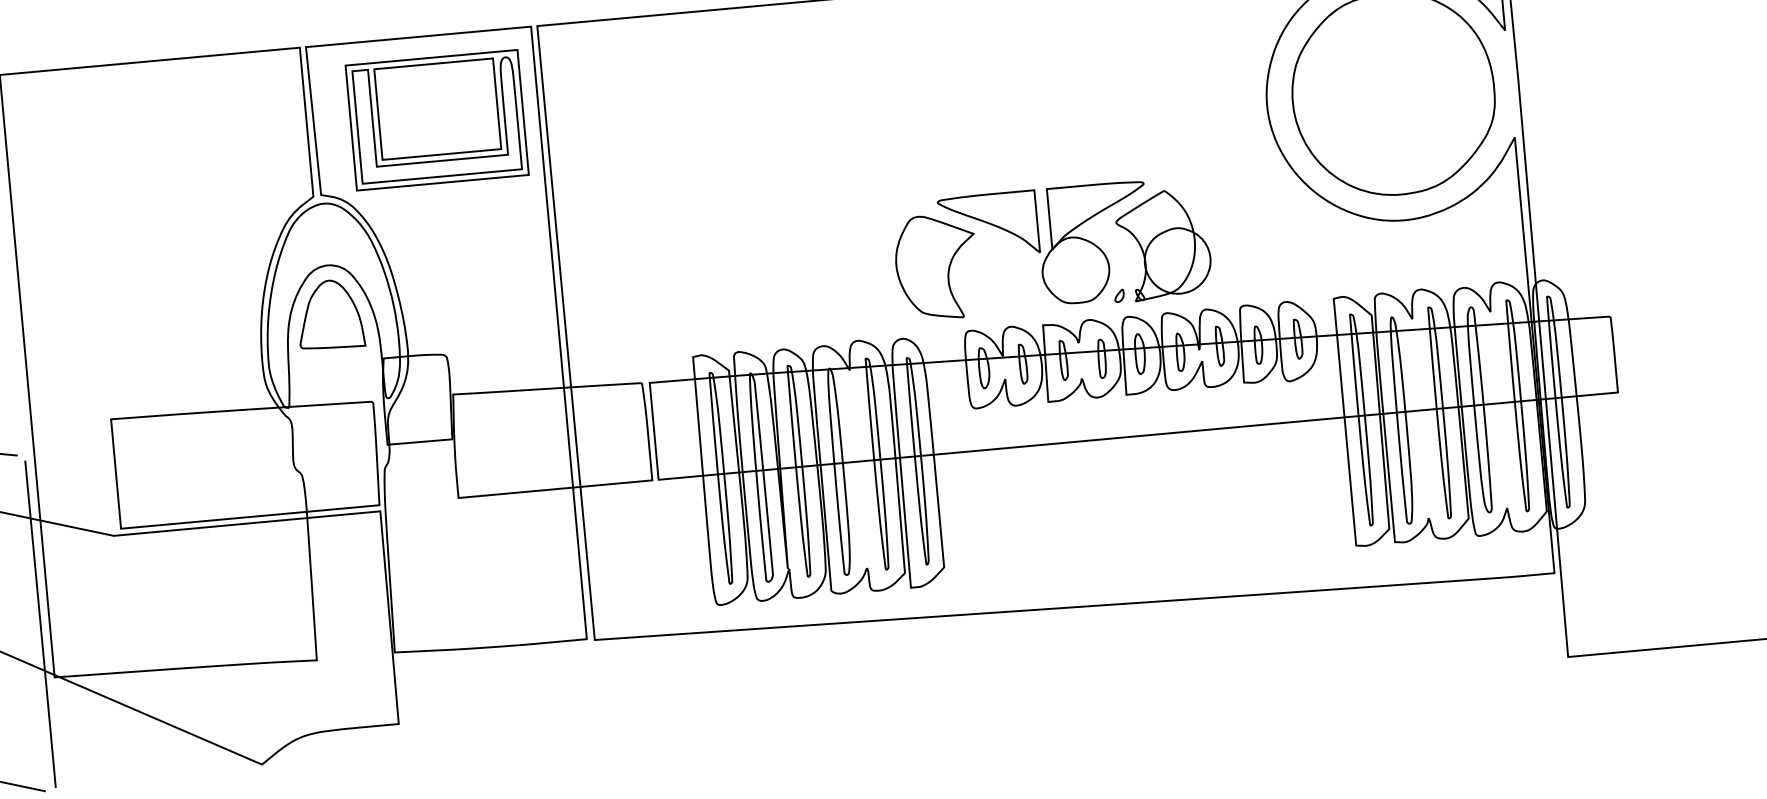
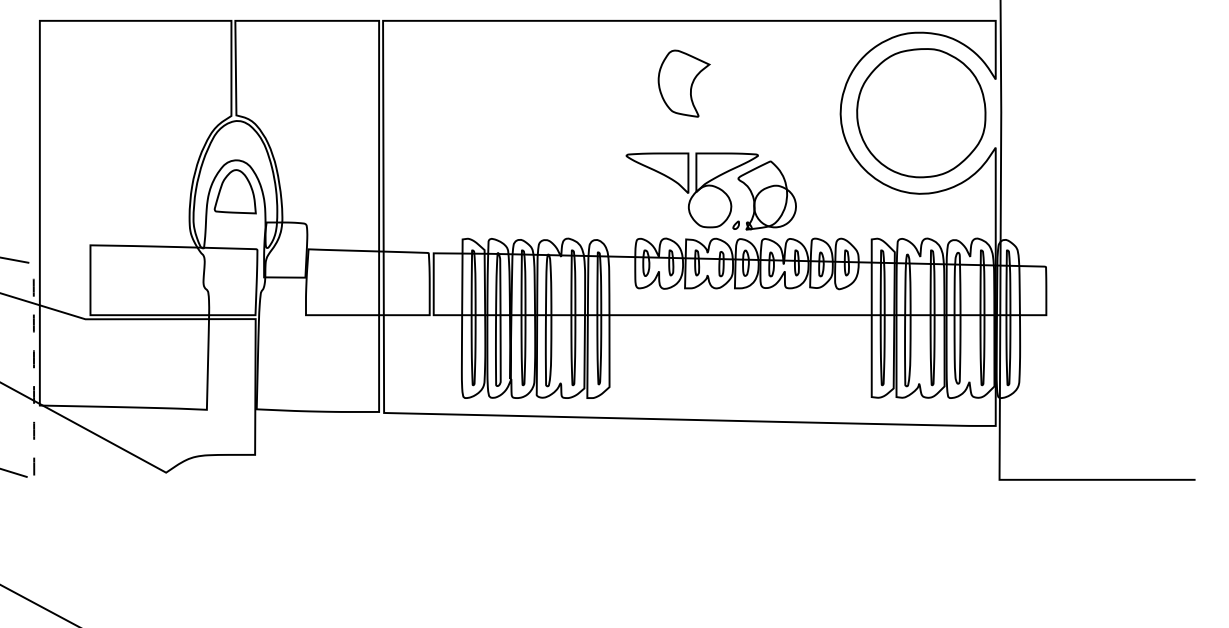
part: (436, 120) -> (313, 74), removed
part: (935, 267) -> (683, 83), moved
line: (41, 623) -> (34, 370), solid -> dashed

